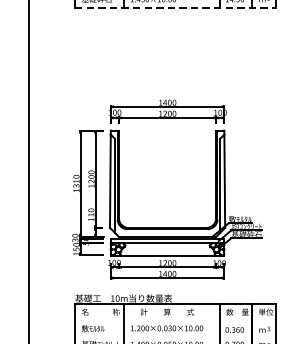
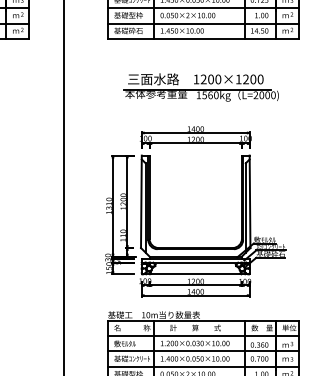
line: (175, 7) -> (203, 38), dashed -> solid
part: (172, 58) -> (200, 87), added
line: (175, 321) -> (203, 336), added
line: (175, 336) -> (203, 351), added

